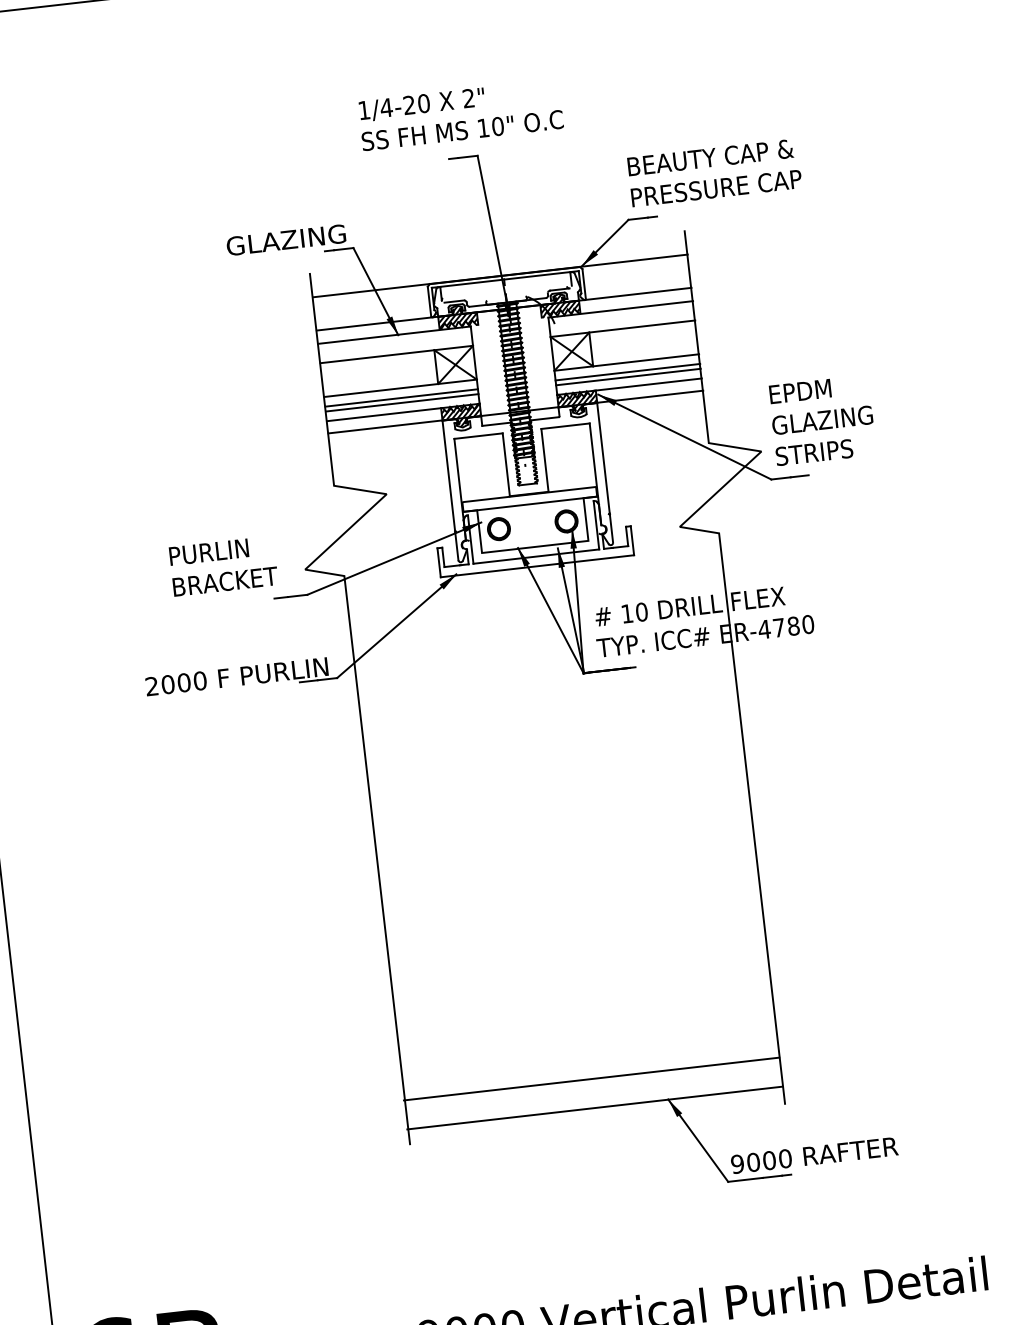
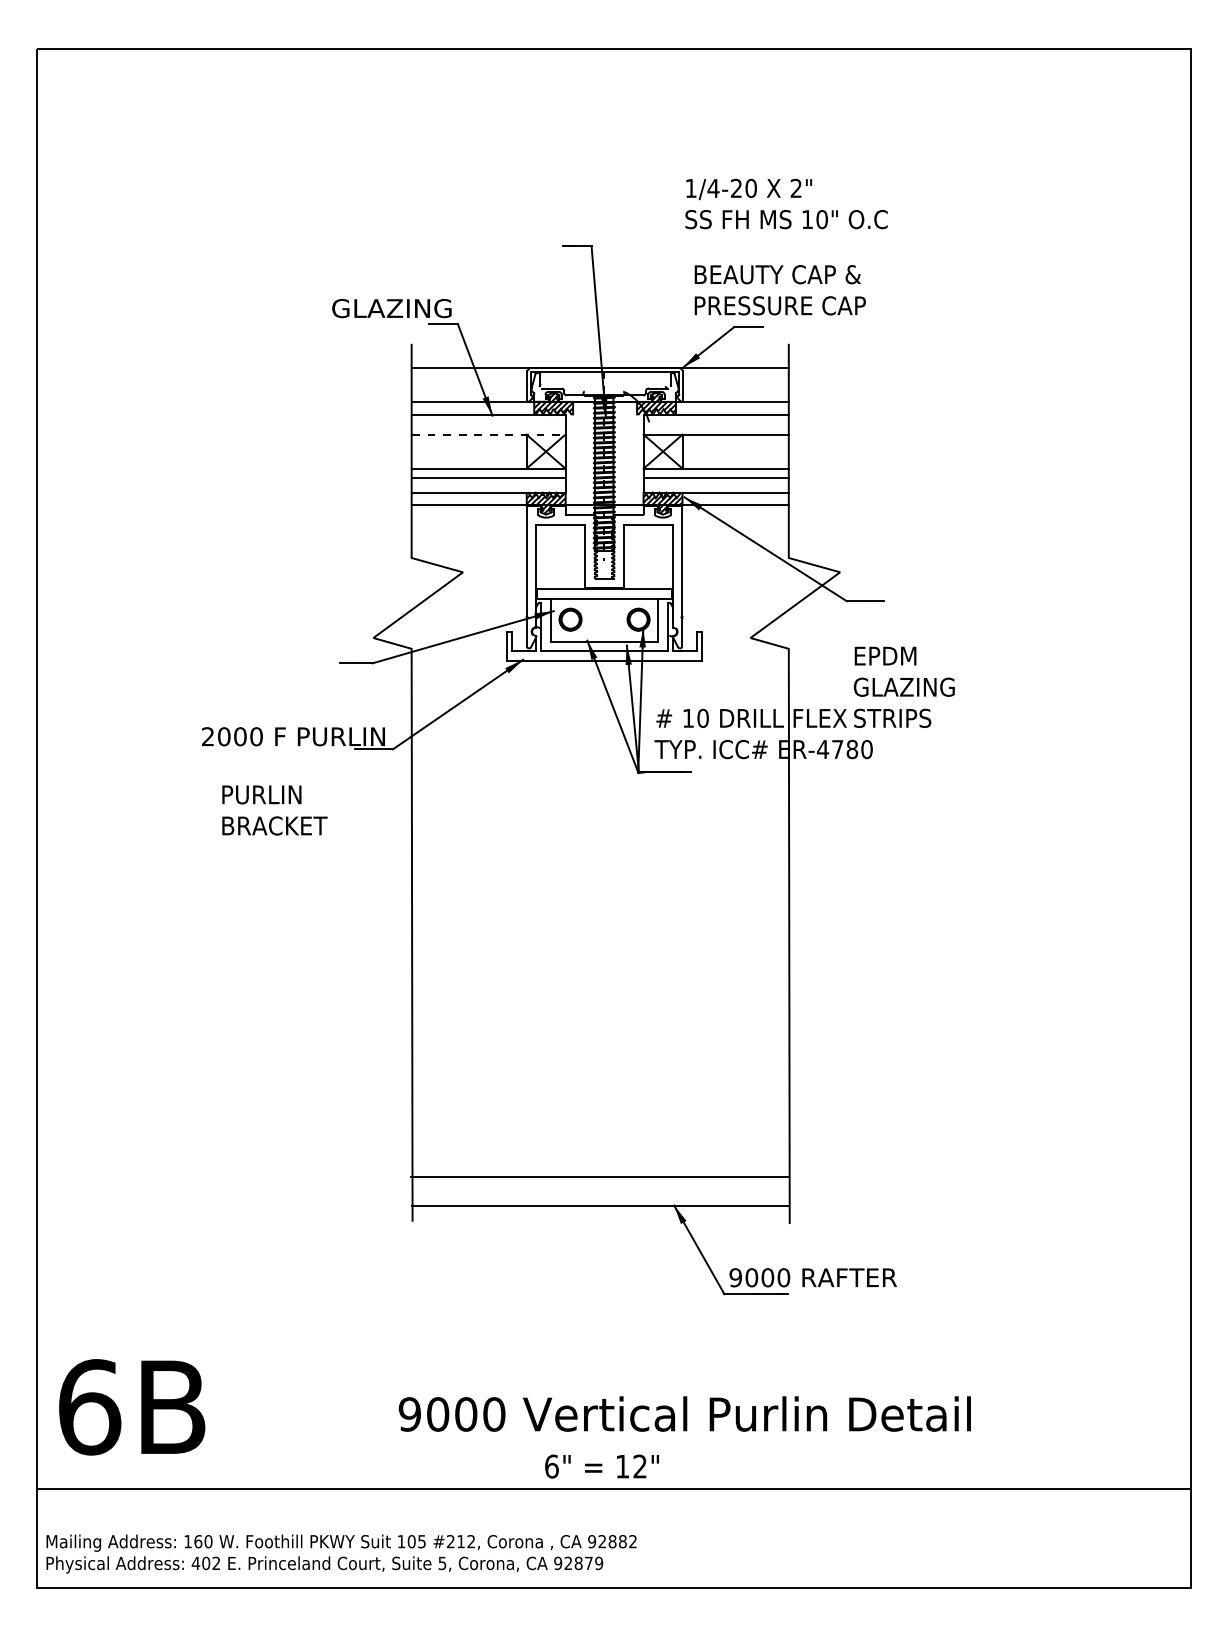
text: (460, 114) -> (786, 203), moved
text: (714, 173) -> (779, 290), moved
line: (396, 354) -> (488, 434), solid -> dashed
line: (628, 377) -> (716, 483), removed
line: (402, 403) -> (488, 483), removed
text: (821, 419) -> (903, 686), moved
text: (223, 566) -> (274, 810), moved

